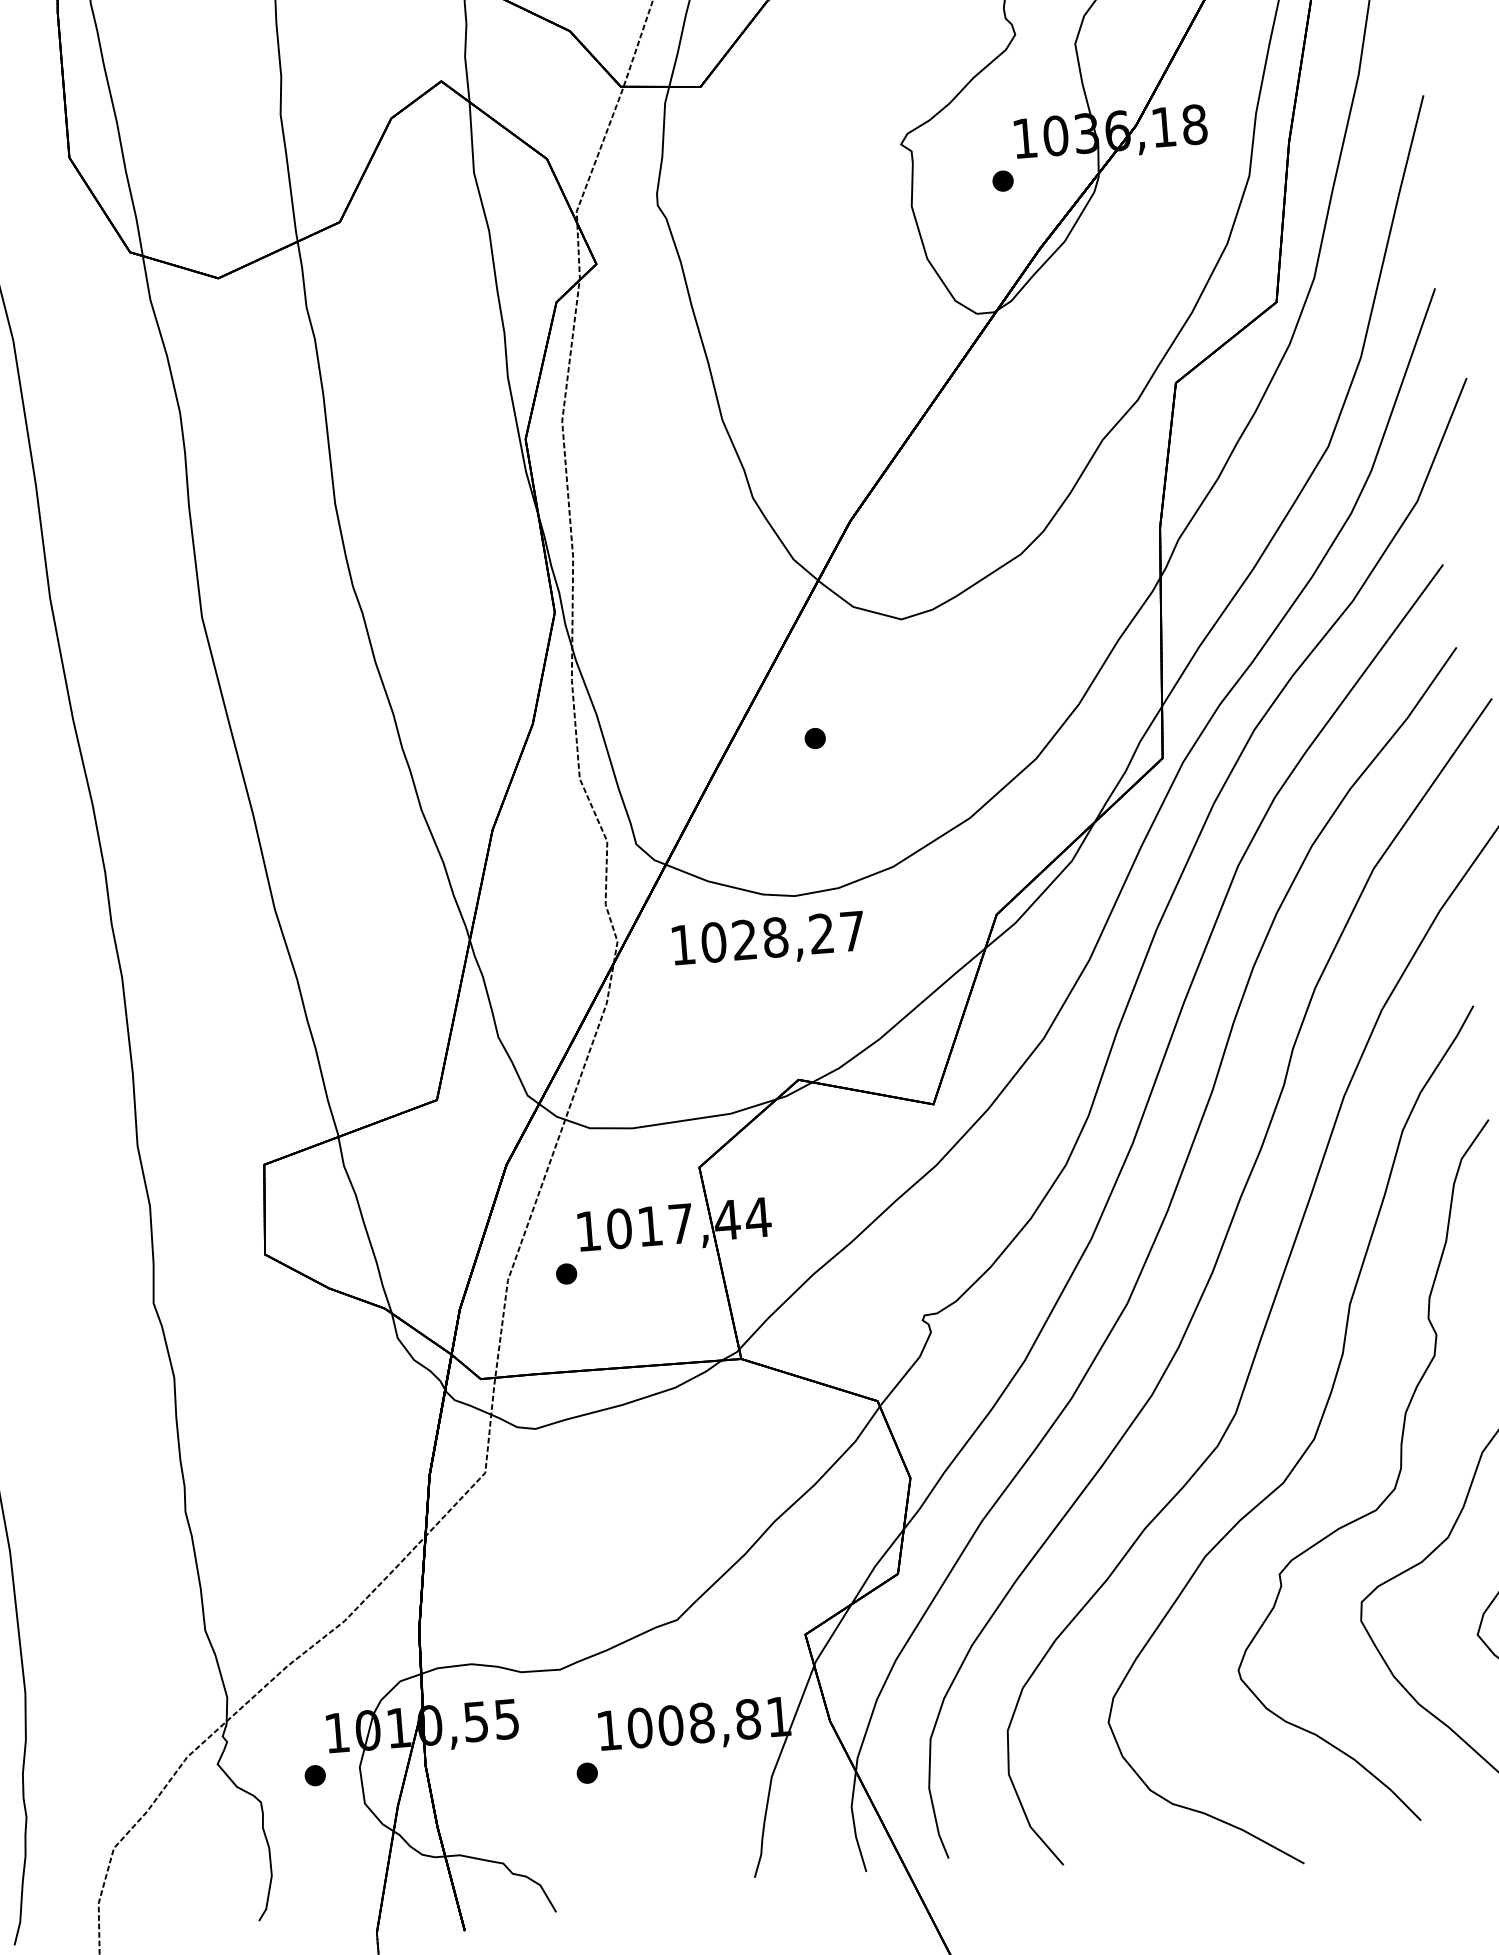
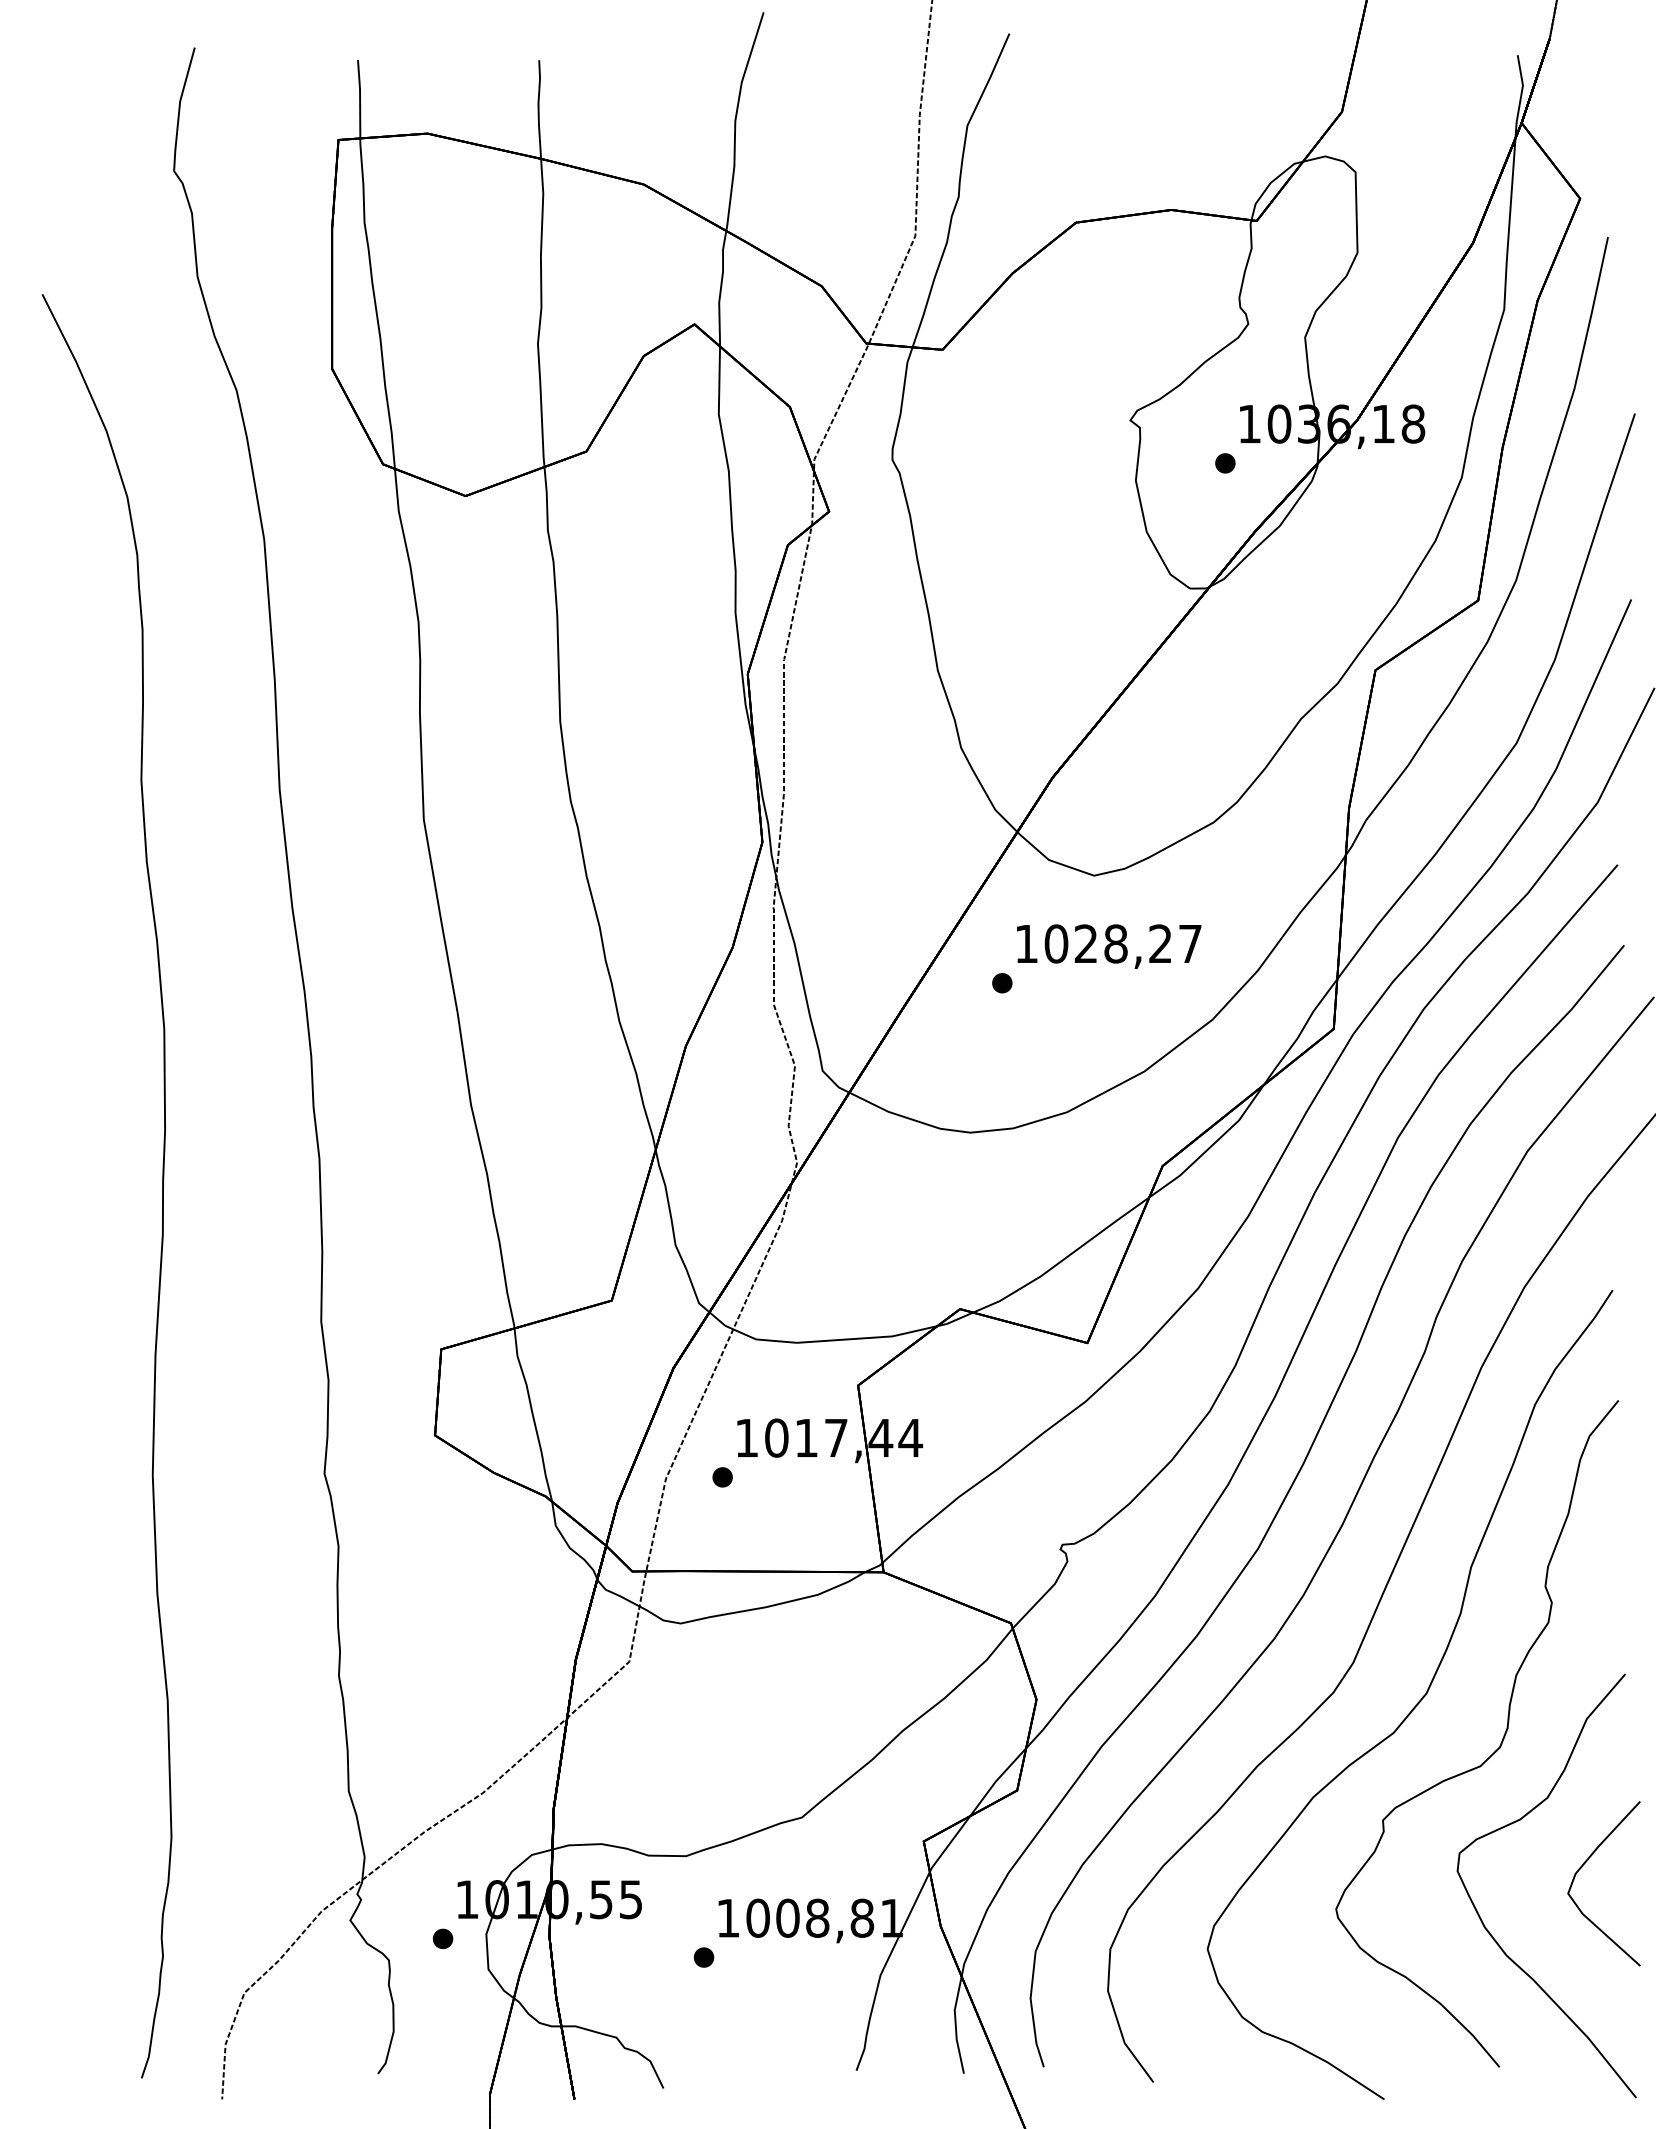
text: (769, 940) -> (1109, 946), moved

